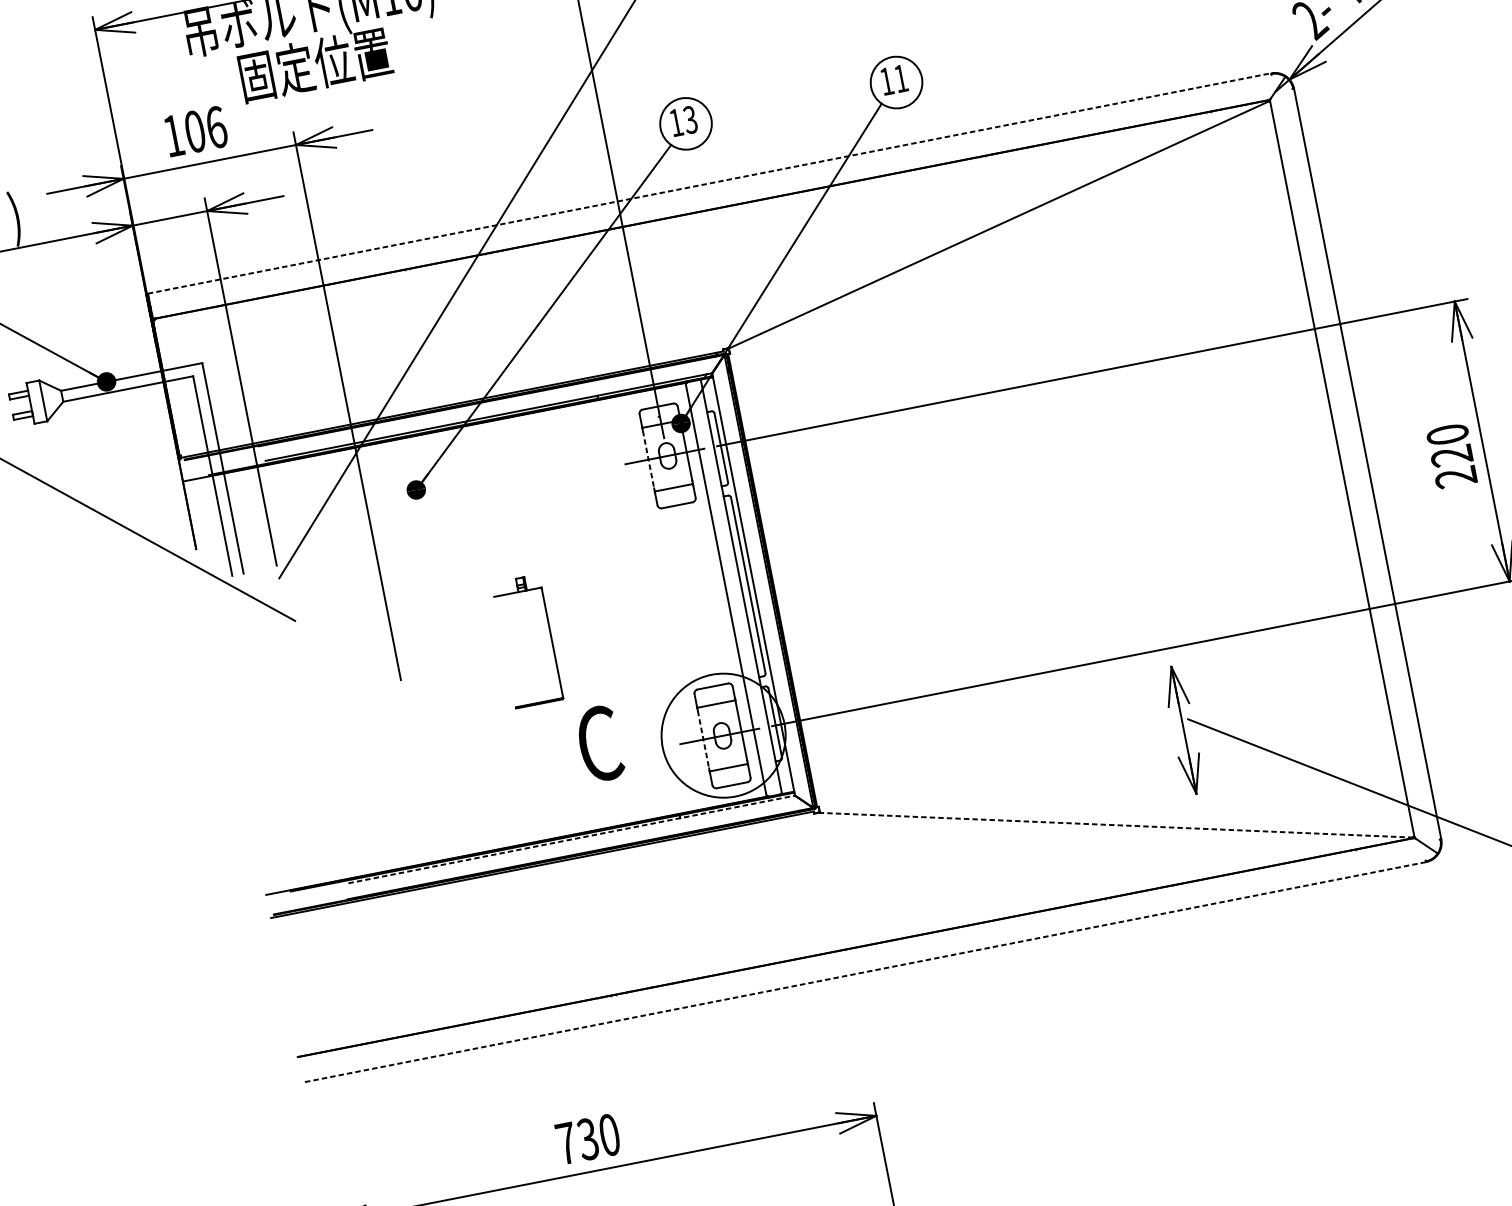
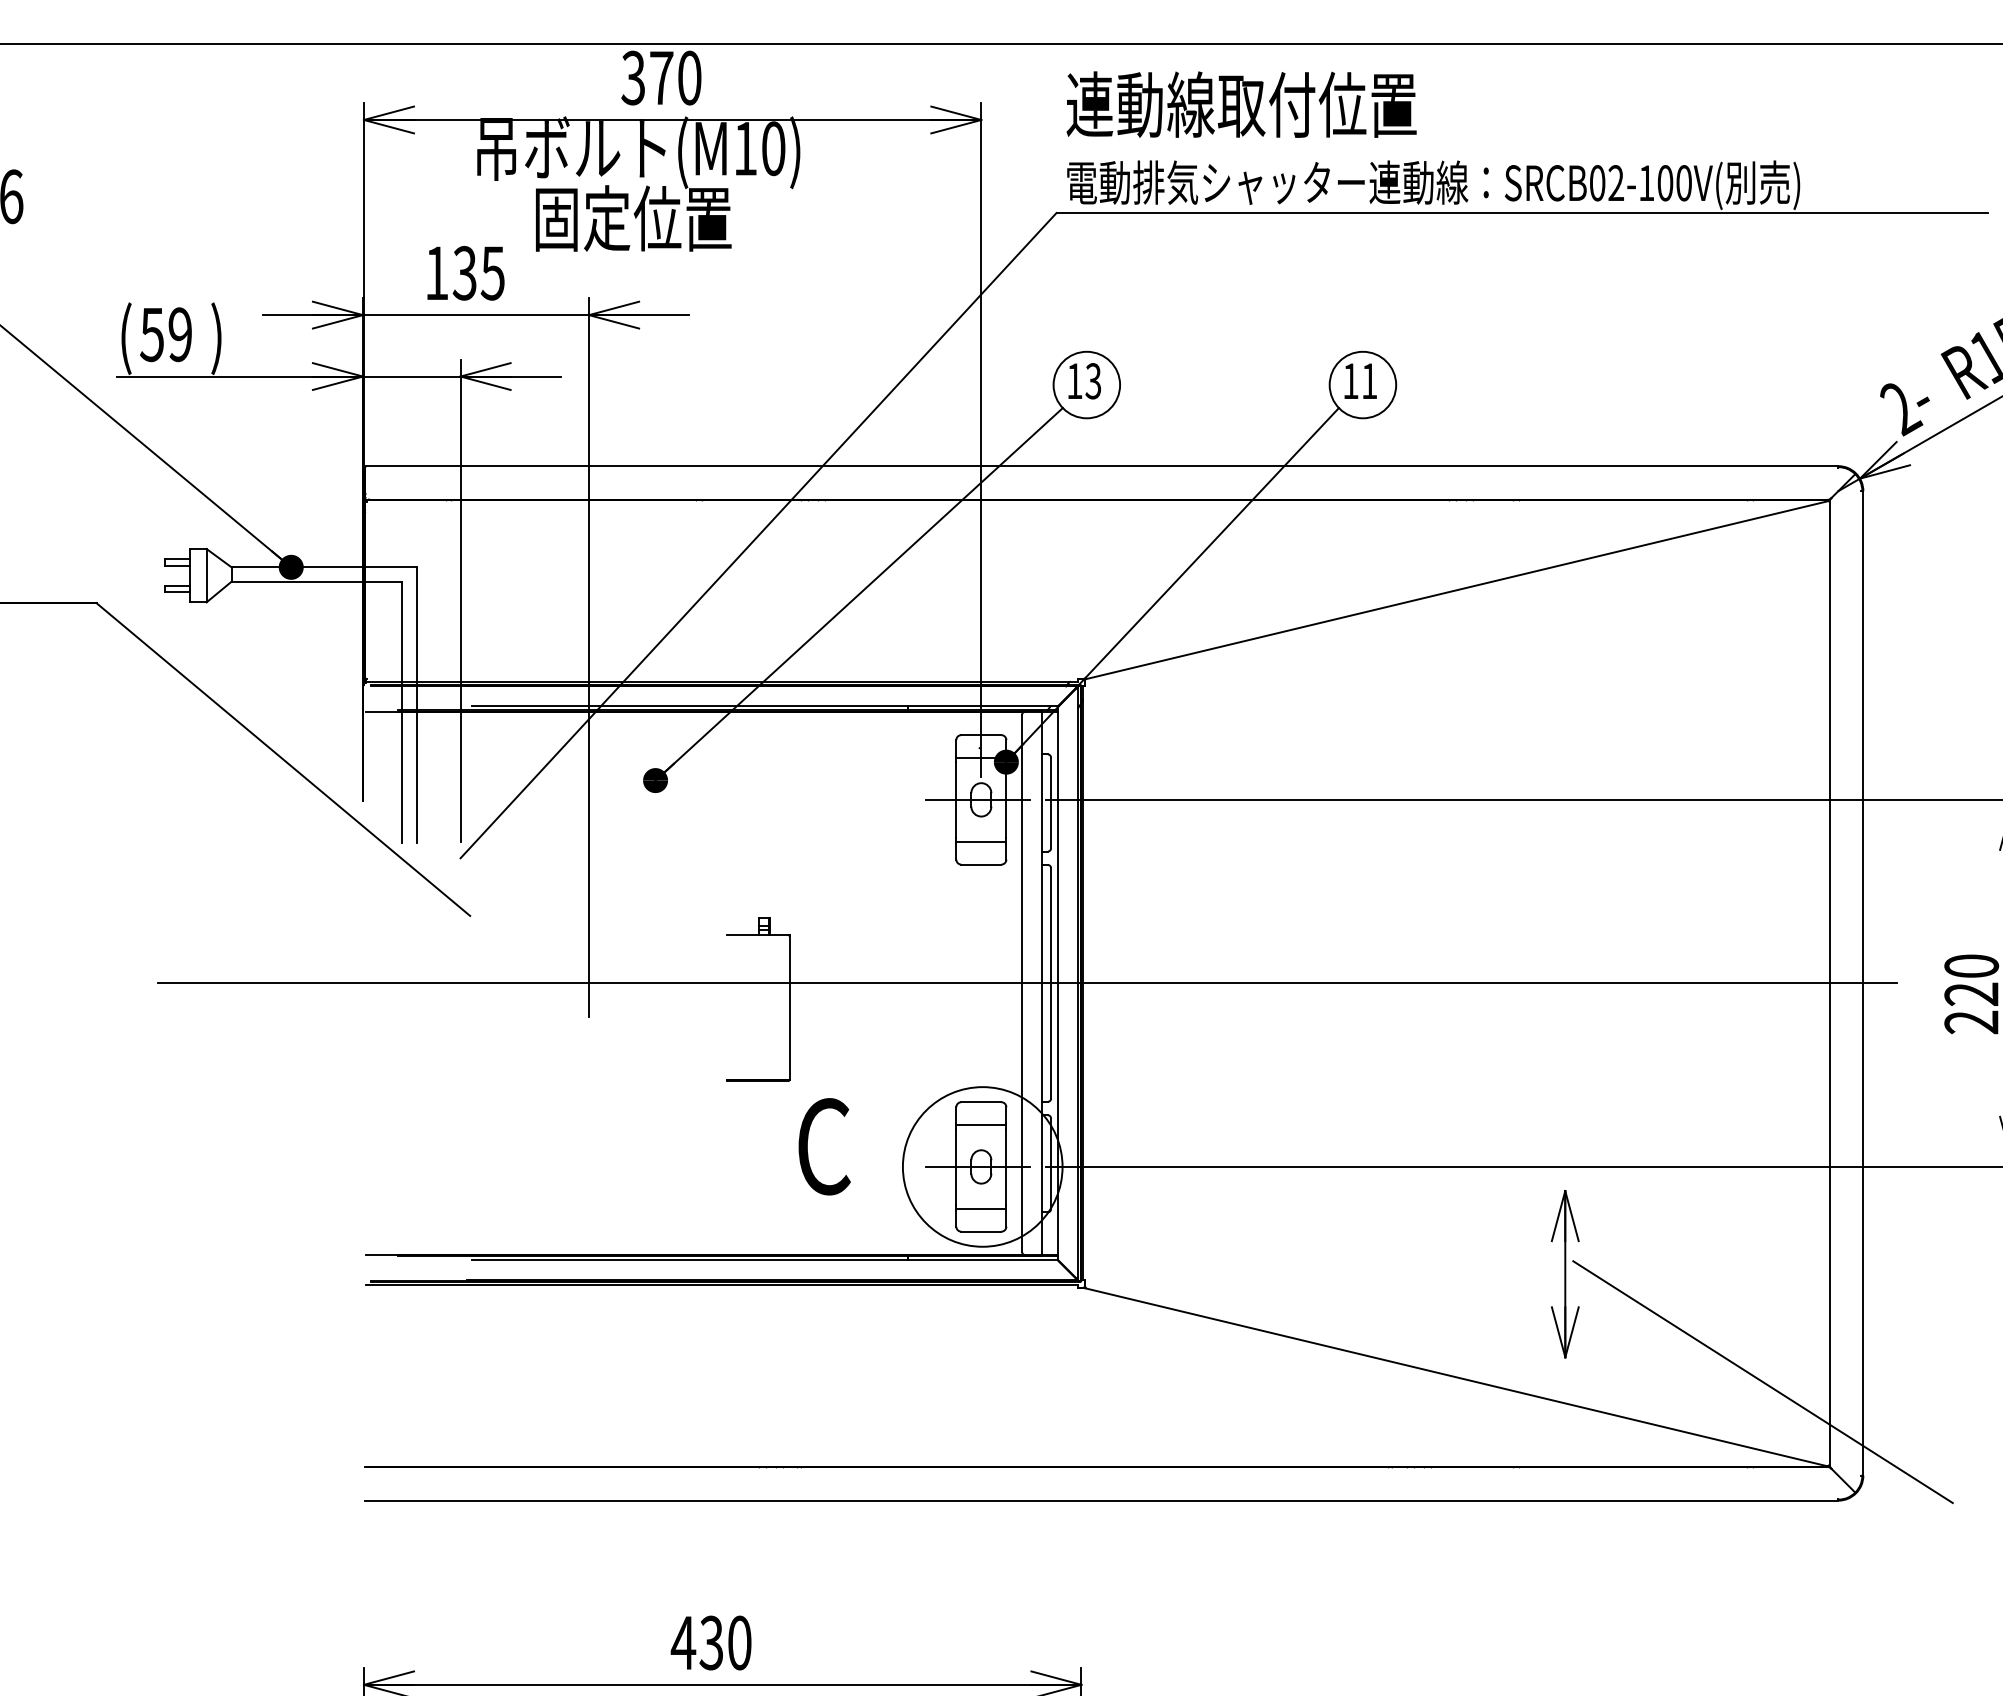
text: (205, 129) -> (478, 273), 106 -> 135
line: (709, 183) -> (1101, 466), dashed -> solid
line: (648, 459) -> (956, 799), dashed -> solid
line: (730, 589) -> (1027, 983), added
line: (703, 739) -> (956, 1166), dashed -> solid
line: (1115, 824) -> (1455, 1376), dashed -> solid
line: (571, 839) -> (765, 1260), dashed -> solid
line: (864, 972) -> (1101, 1500), dashed -> solid
text: (566, 1143) -> (683, 1642), 730 -> 430

